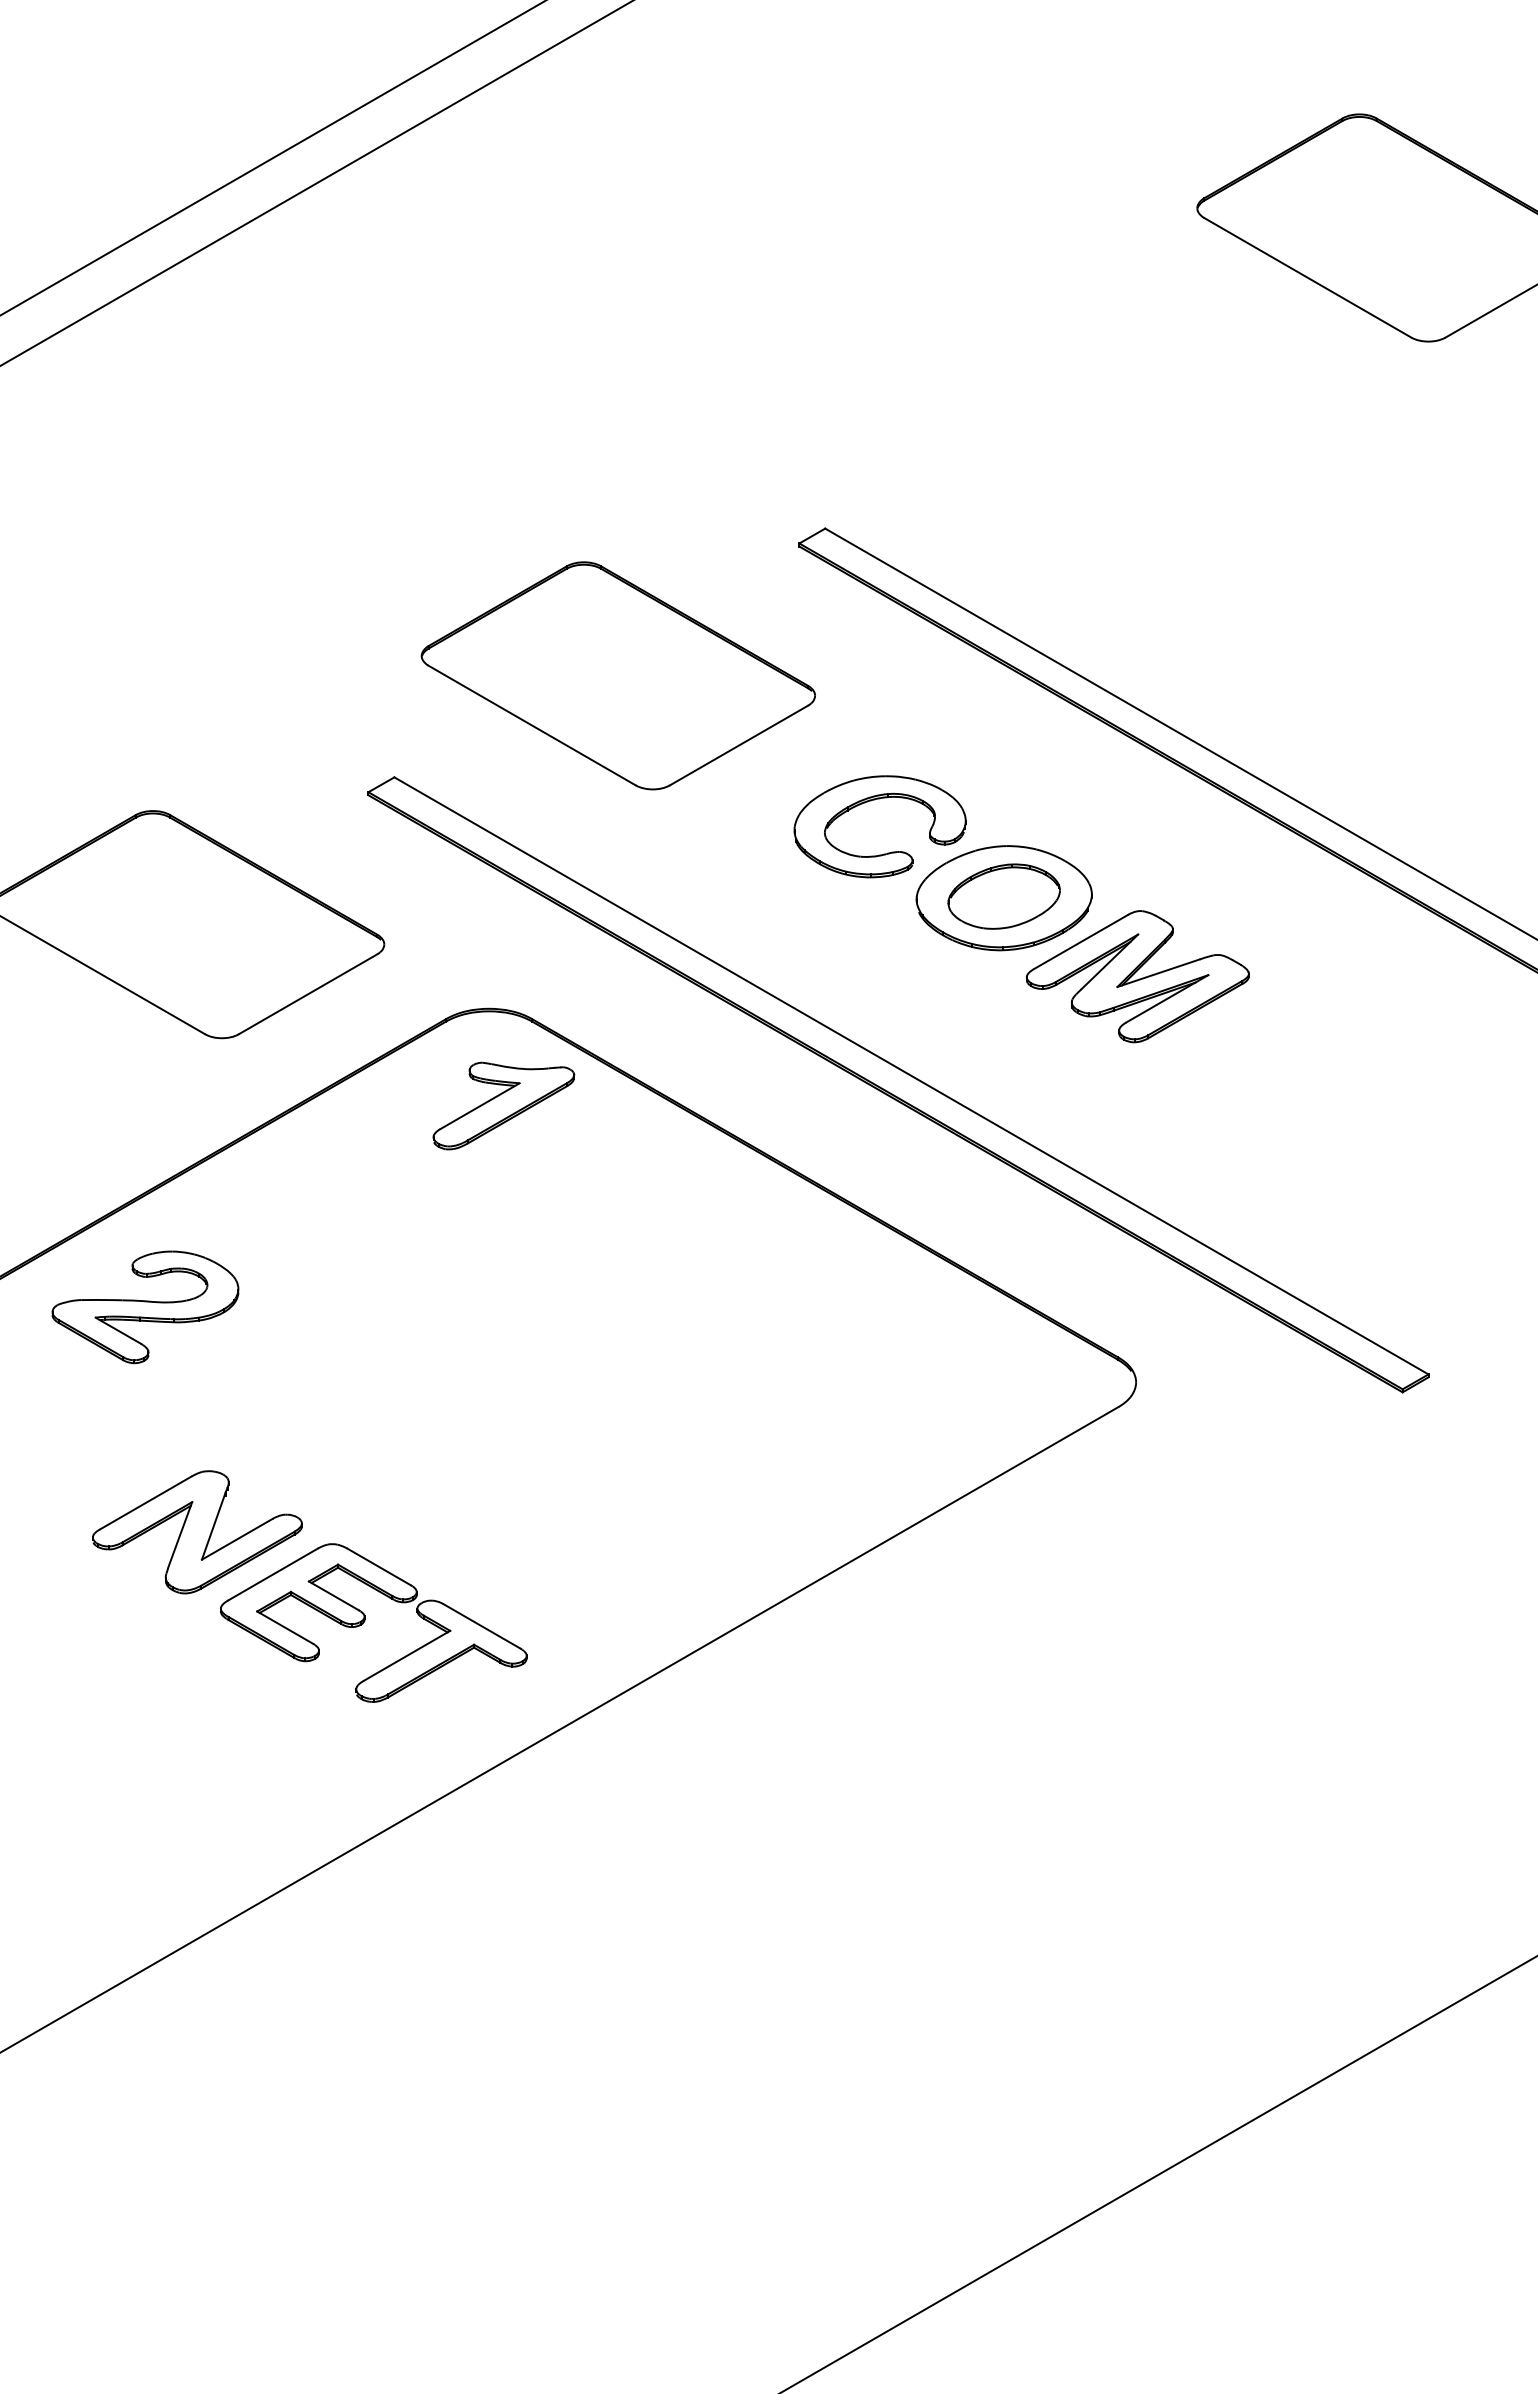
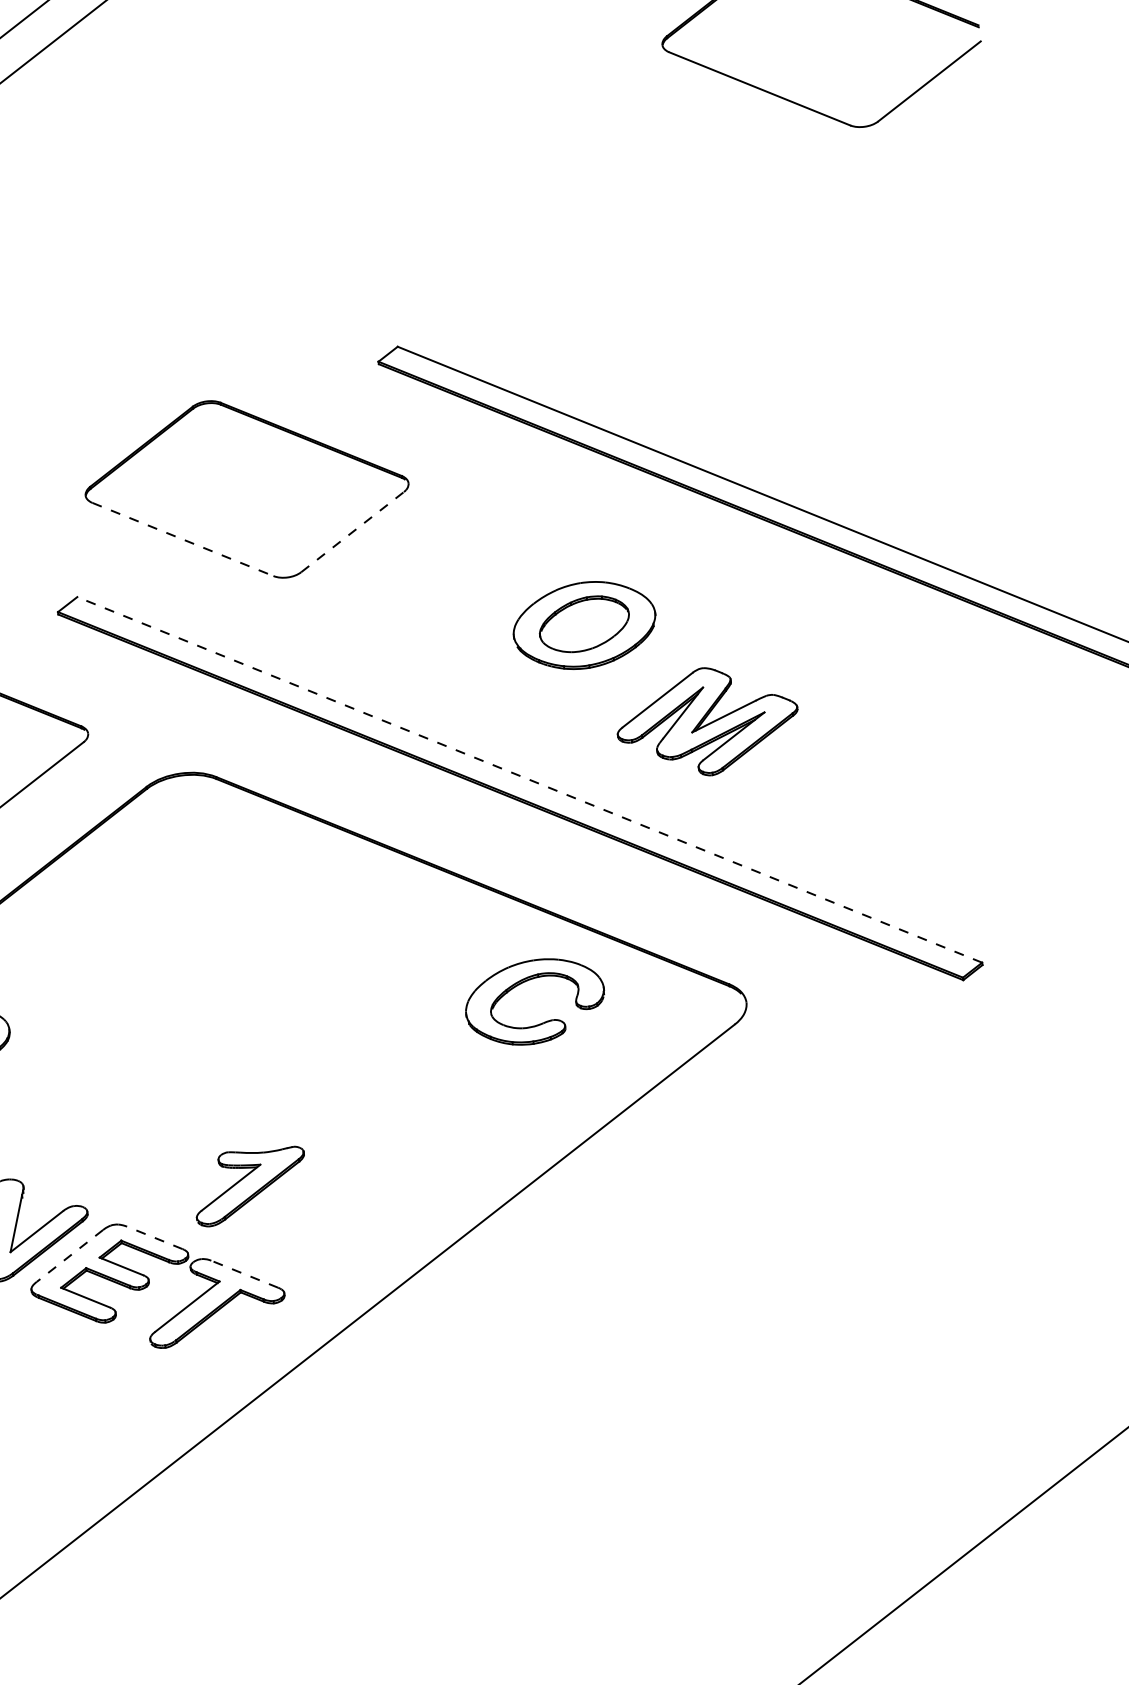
line: (532, 725) -> (183, 539), solid -> dashed
line: (739, 745) -> (353, 532), solid -> dashed
part: (871, 801) -> (525, 982), moved
part: (1137, 976) -> (707, 721), moved
line: (911, 1075) -> (529, 779), solid -> dashed
part: (503, 1105) -> (249, 1184), moved
line: (379, 1566) -> (155, 1237), solid -> dashed
line: (272, 1574) -> (69, 1256), solid -> dashed
line: (481, 1626) -> (244, 1274), solid -> dashed

